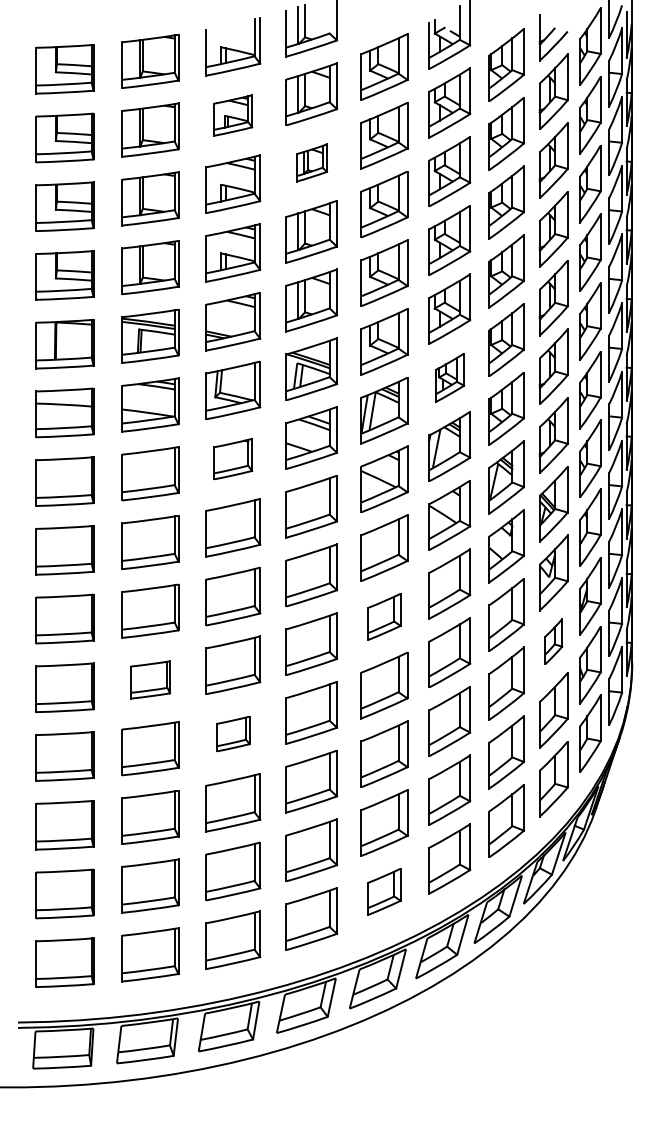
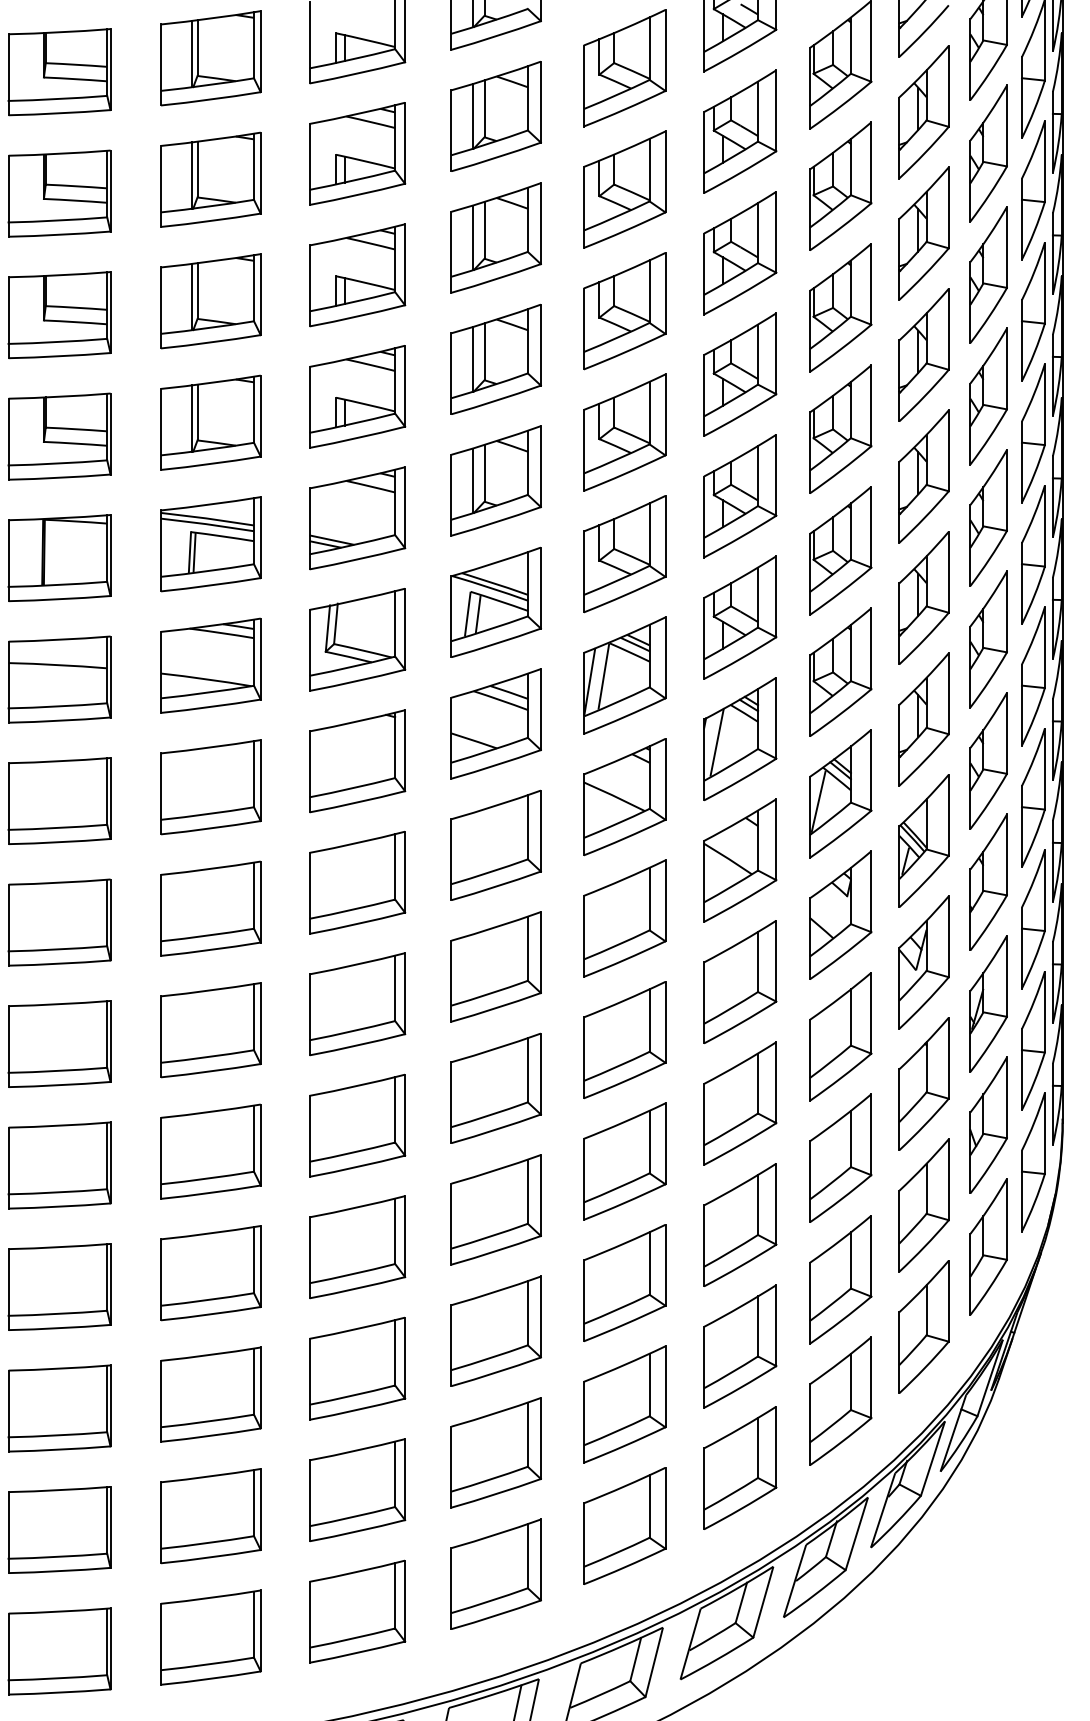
part: (233, 115) -> (357, 153), size x1.43
part: (311, 162) -> (495, 236), size x1.67
part: (449, 377) -> (739, 616), size x1.43
part: (233, 458) -> (357, 760), size x1.43
part: (384, 616) -> (624, 1039), size x1.43
part: (553, 641) -> (923, 1083), size x1.67
part: (150, 679) -> (211, 1150), size x1.43
part: (233, 733) -> (357, 1246), size x1.67
part: (384, 891) -> (624, 1525), size x1.43

